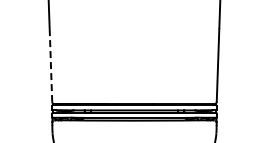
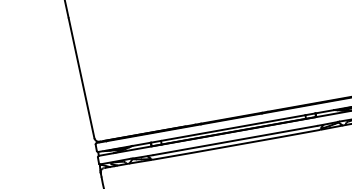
line: (50, 65) -> (80, 78), dashed -> solid

